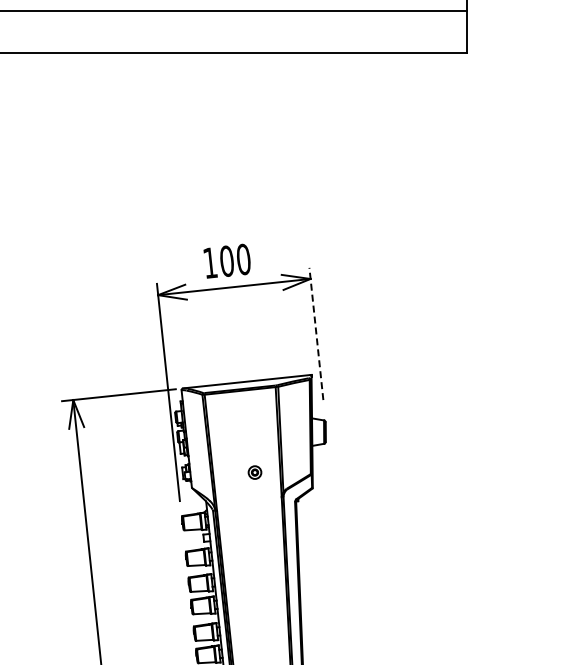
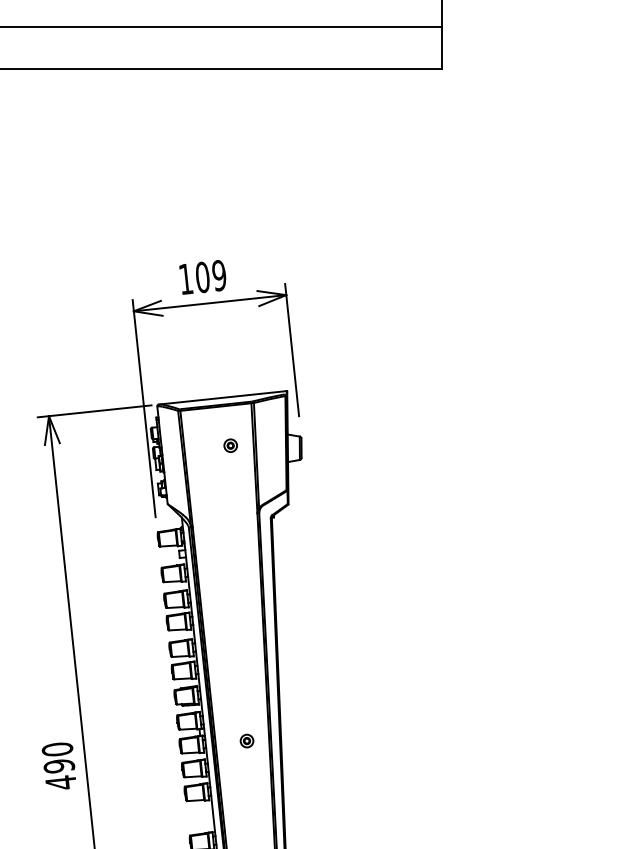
text: (243, 259) -> (219, 275), 100 -> 109
line: (316, 333) -> (292, 349), dashed -> solid
part: (254, 472) -> (230, 445), moved

